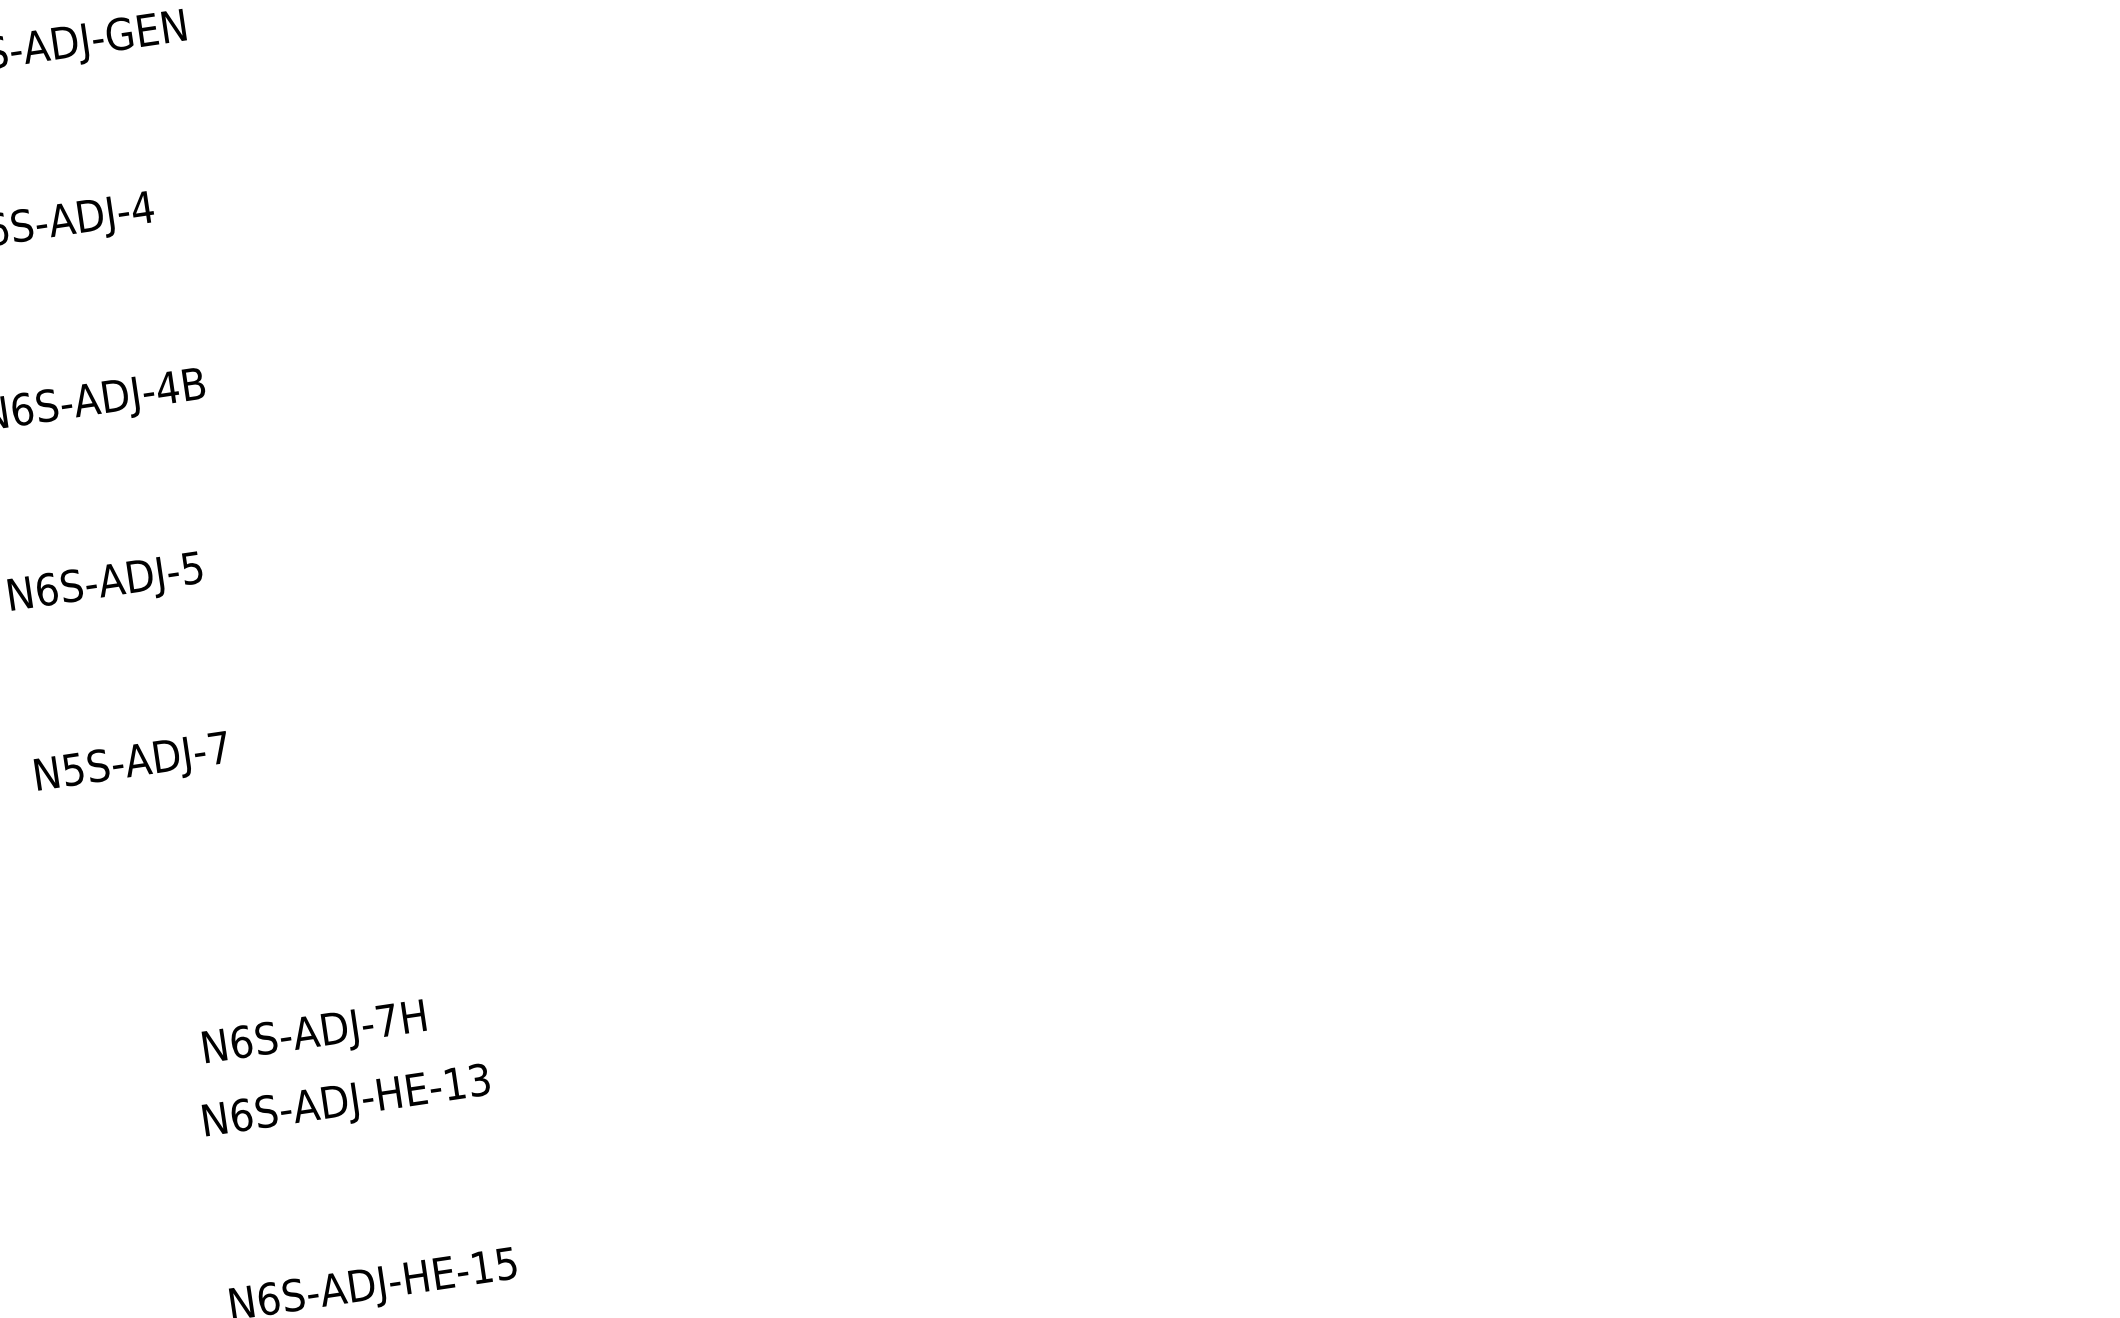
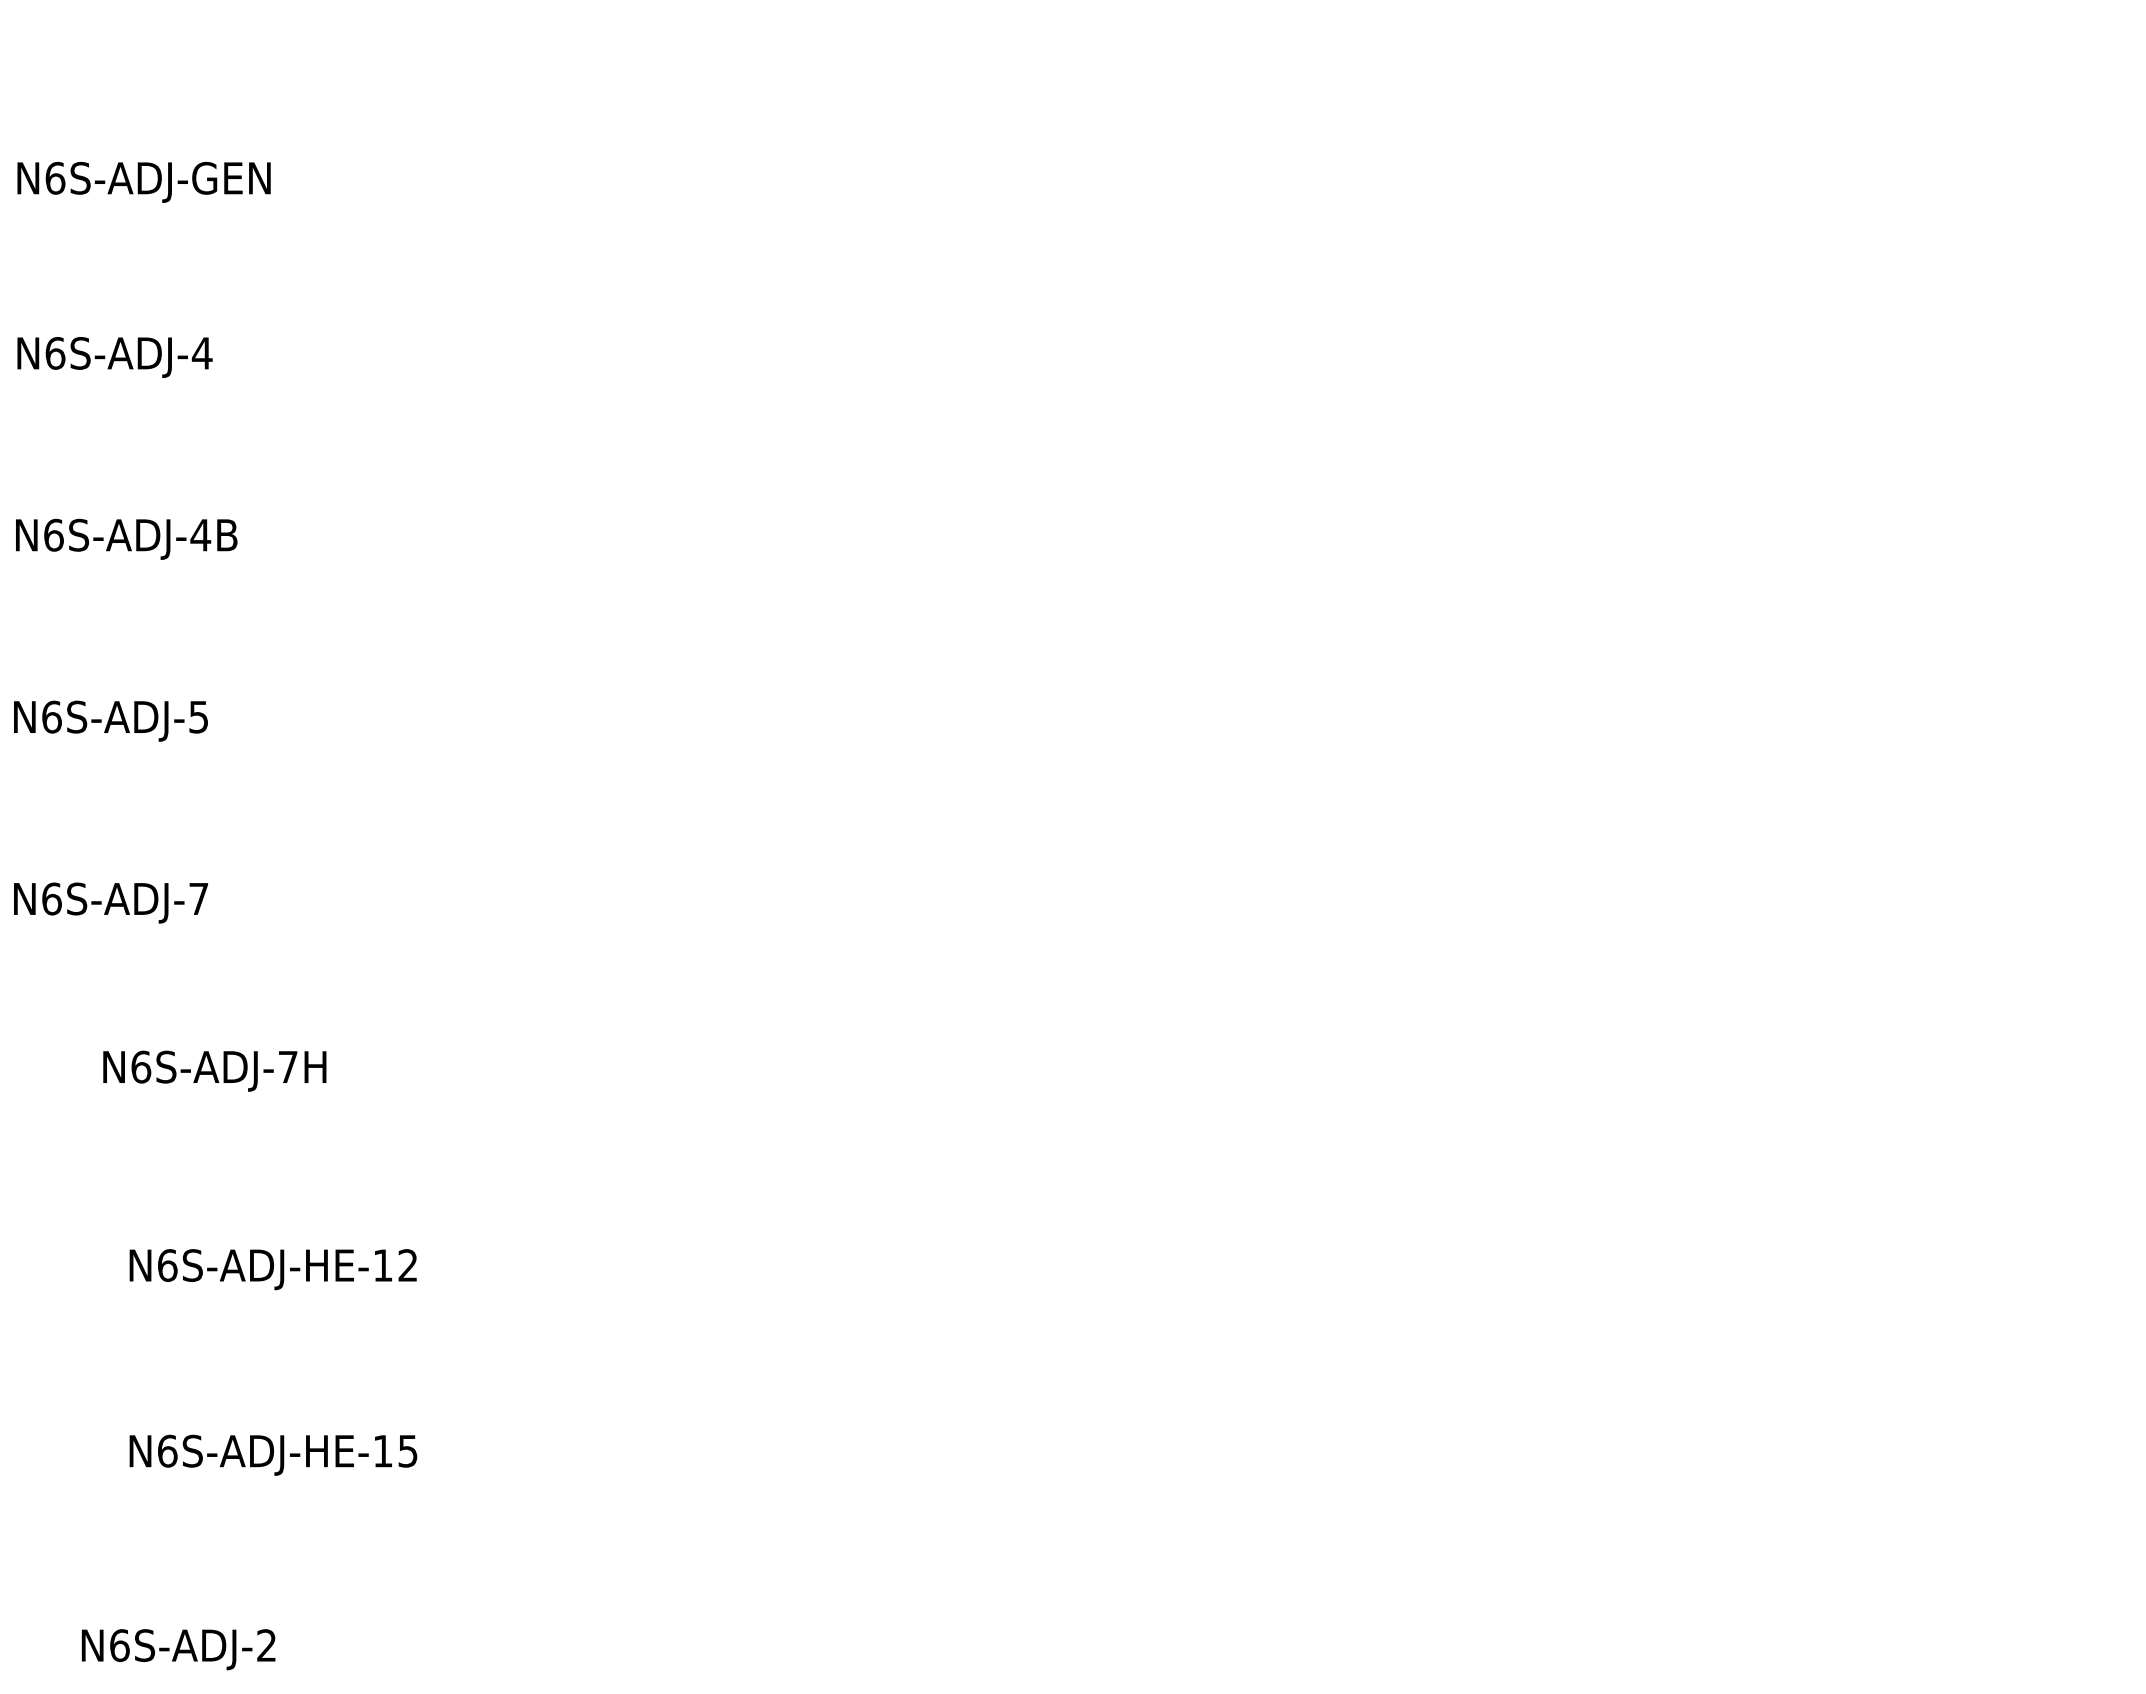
text: (73, 769) -> (51, 898), N5S-ADJ-7 -> N6S-ADJ-7
text: (314, 1034) -> (214, 1070), moved
text: (478, 1080) -> (407, 1265), N6S-ADJ-HE-13 -> N6S-ADJ-HE-12

